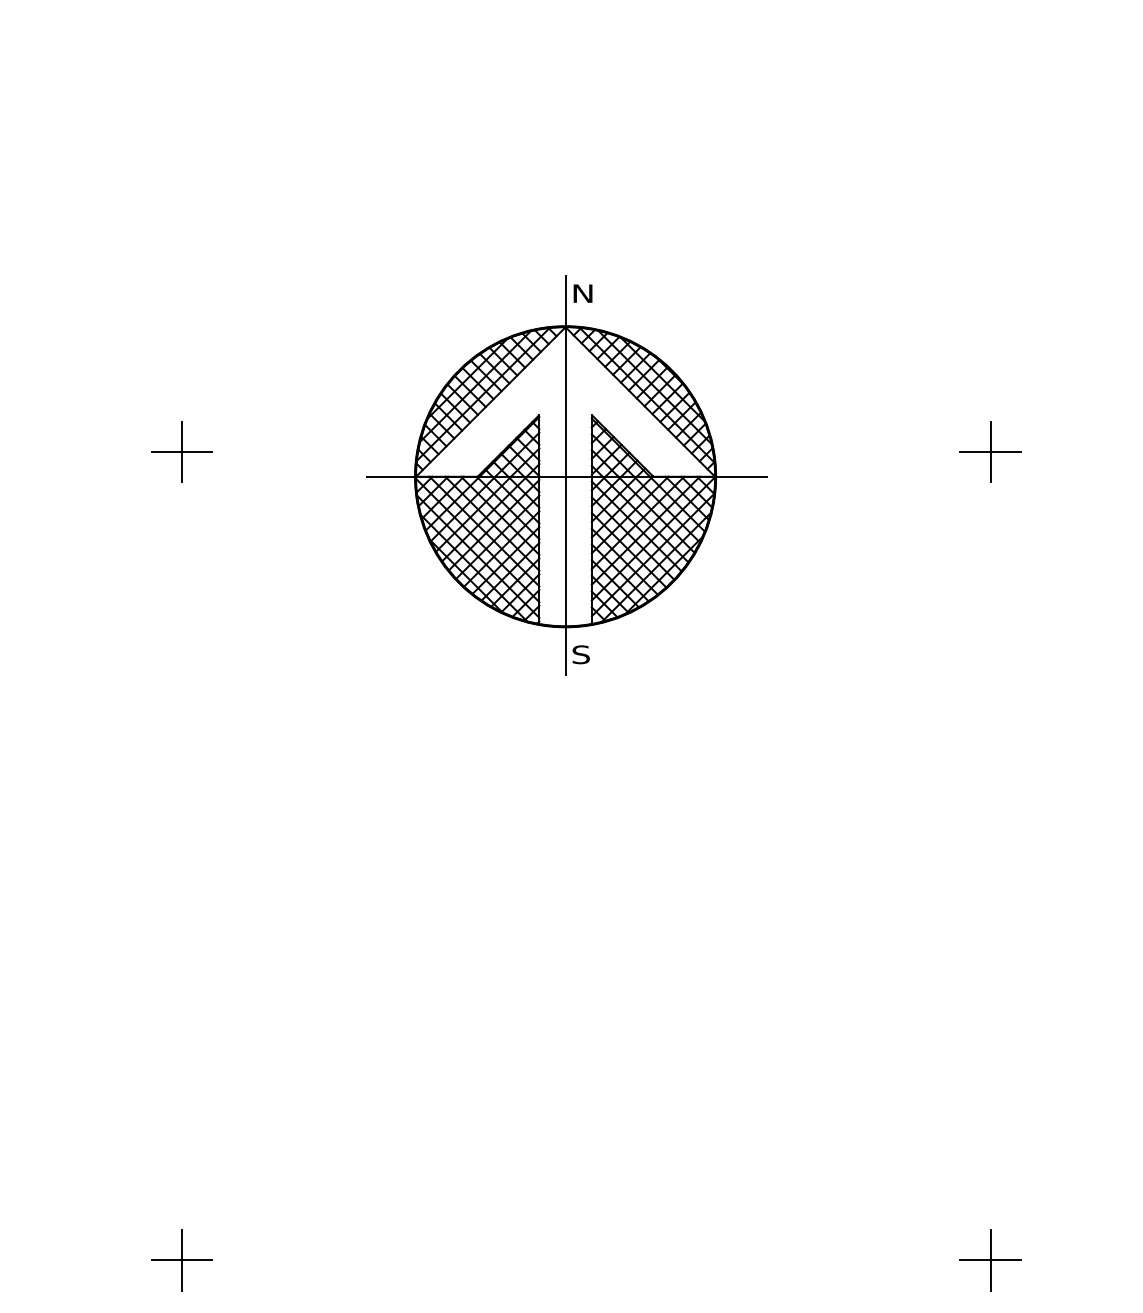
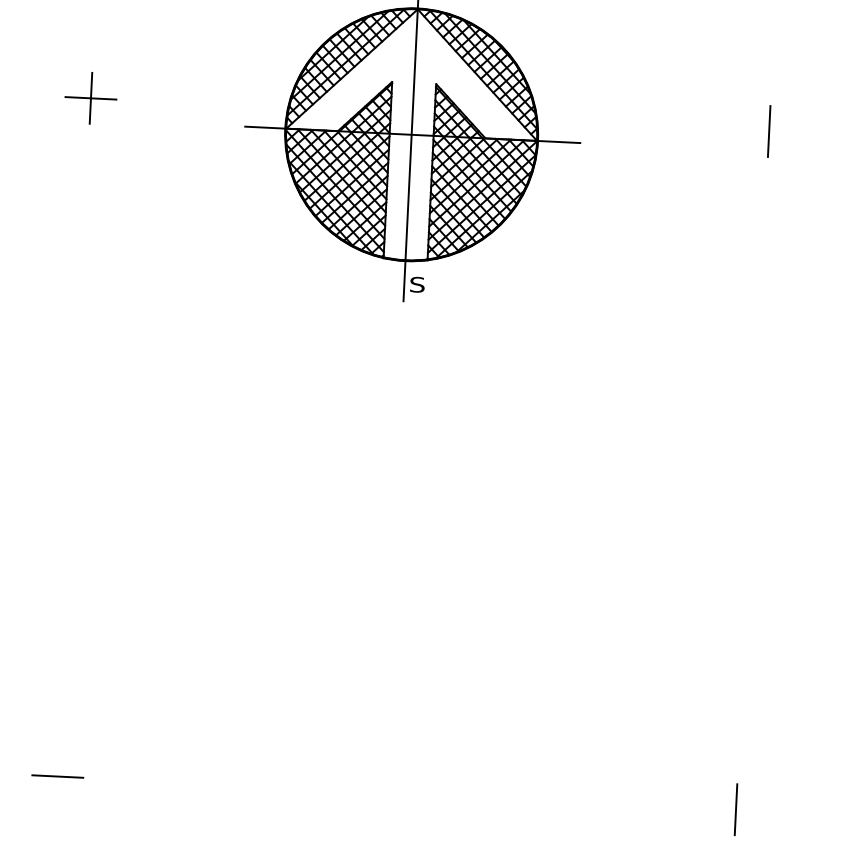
line: (990, 452) -> (769, 131), removed
line: (182, 1260) -> (58, 776), removed
line: (990, 1260) -> (735, 809), removed

